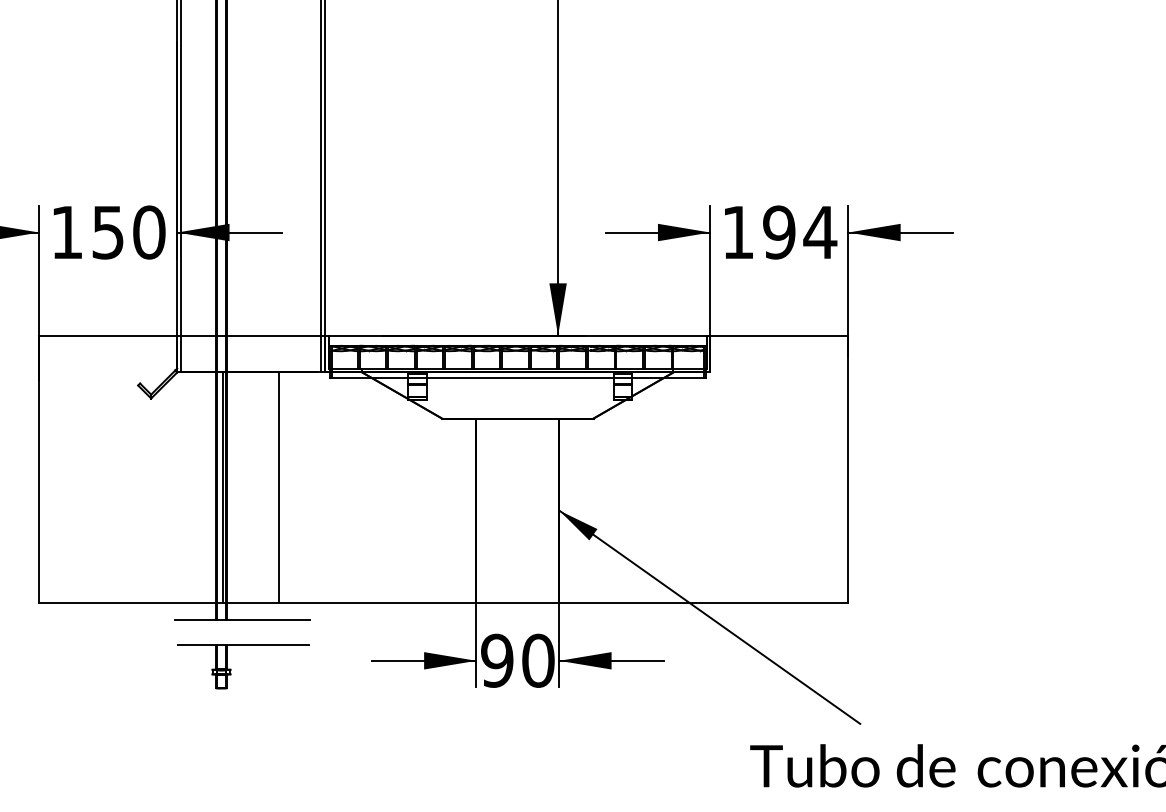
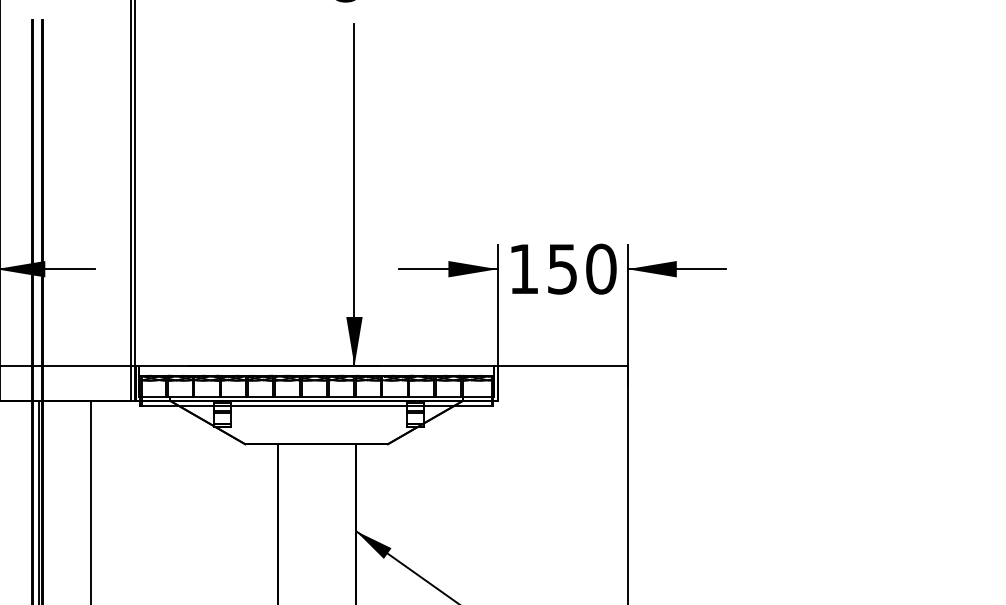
text: (800, 232) -> (582, 269), 194 -> 150

